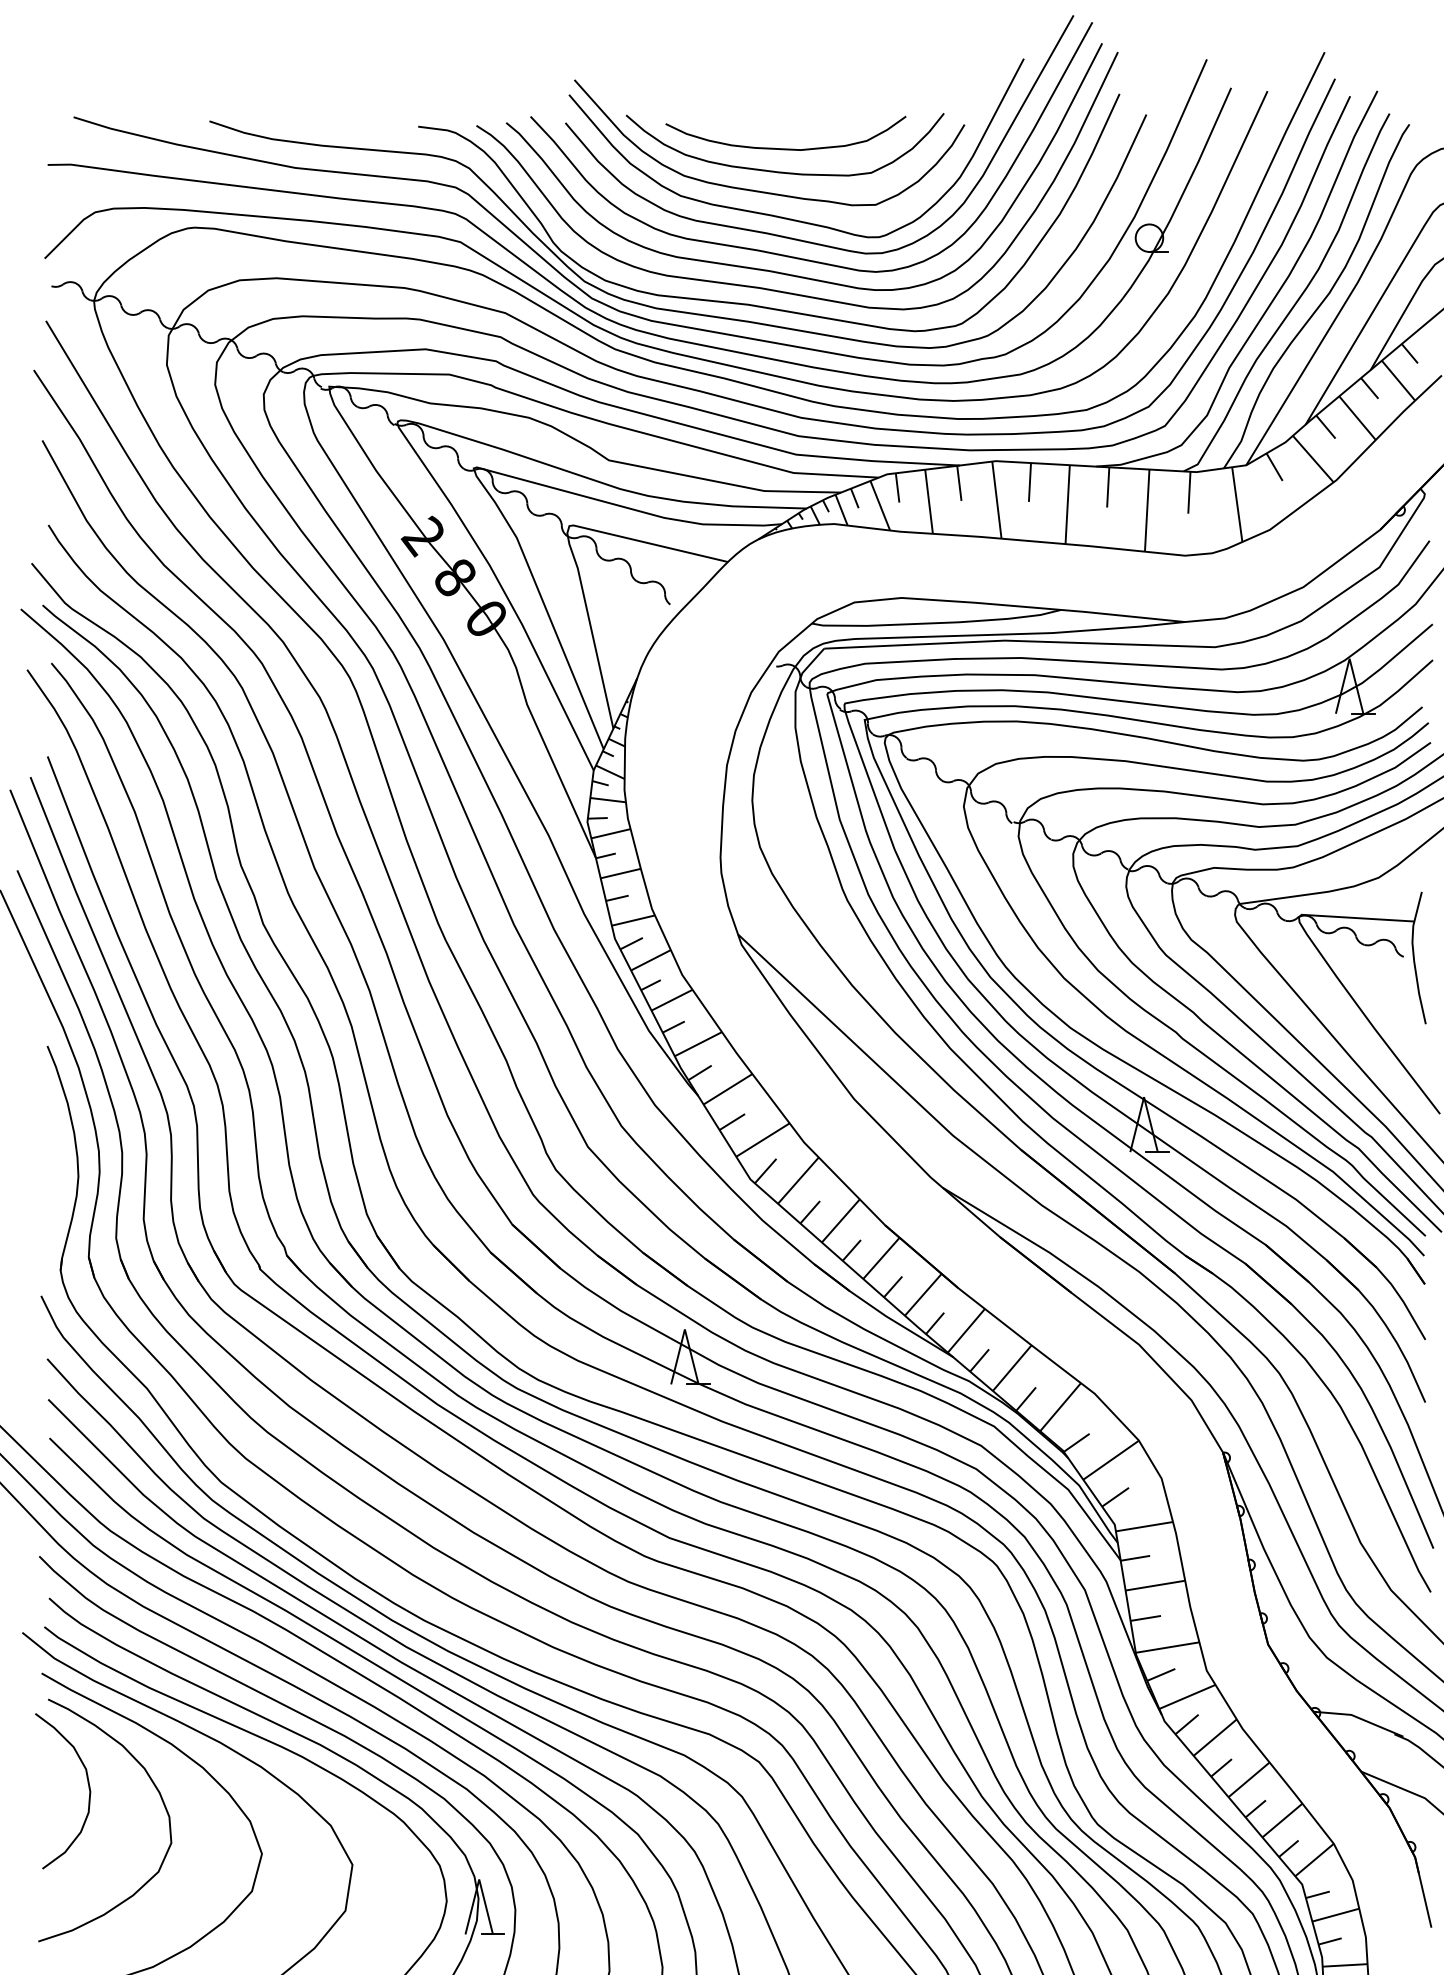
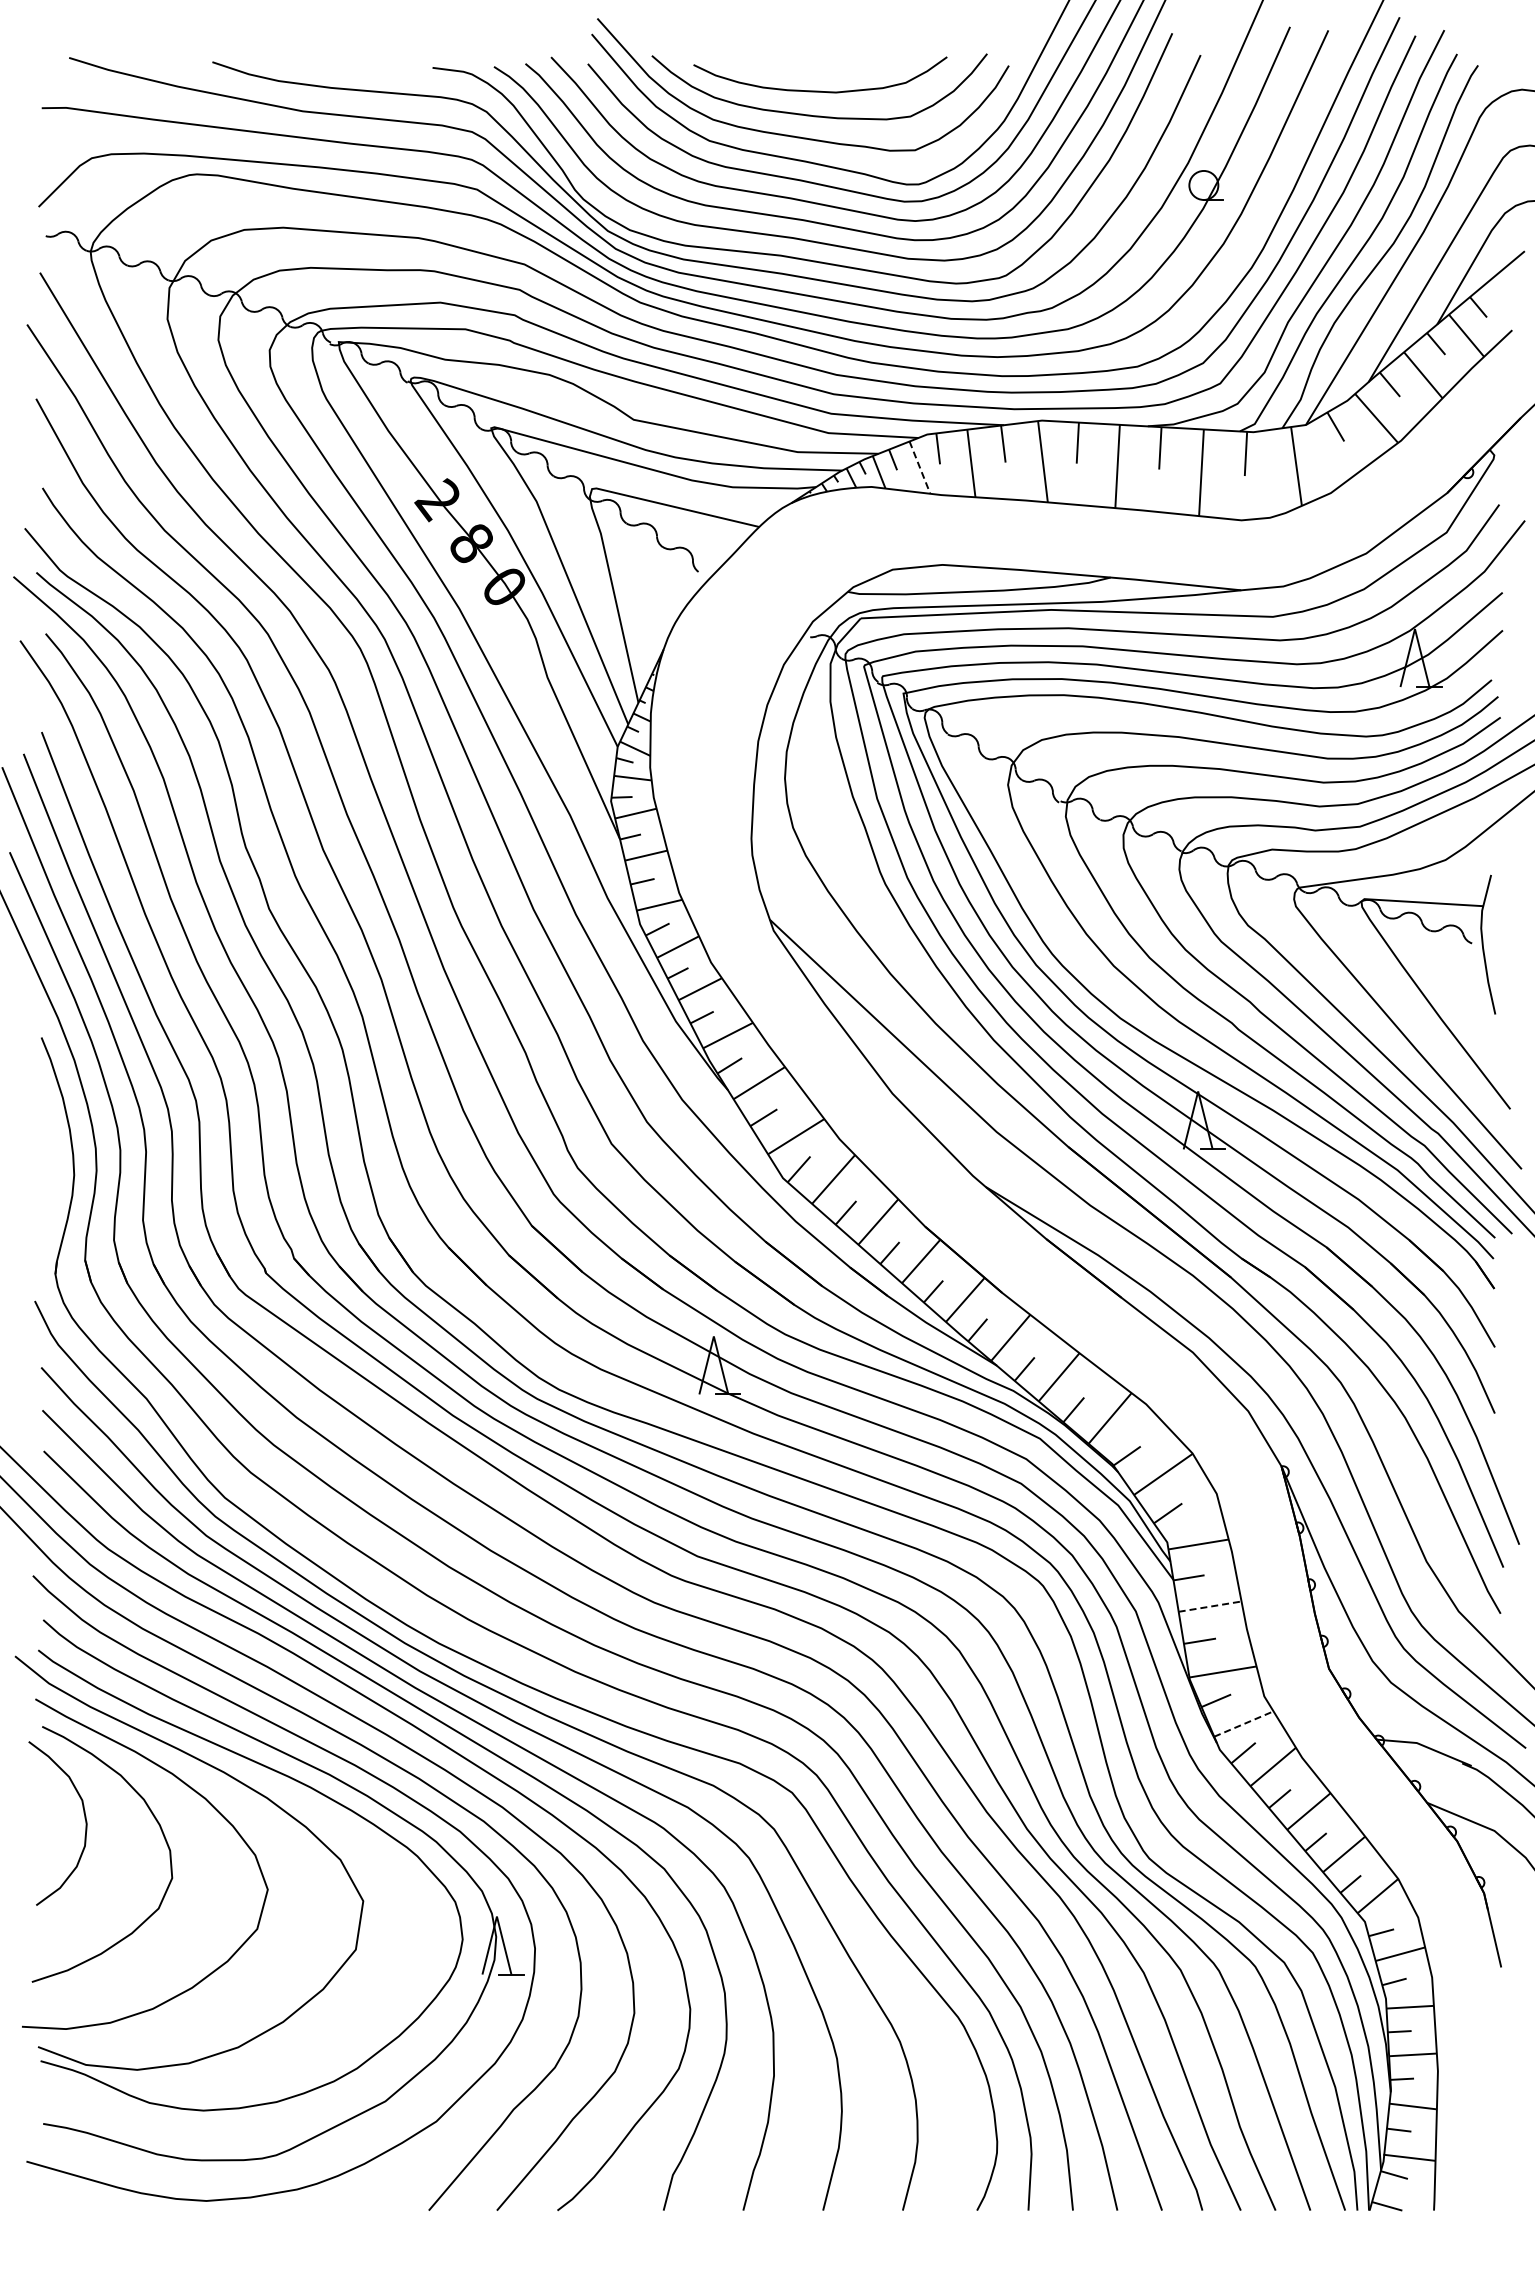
line: (880, 506) -> (920, 468), solid -> dashed
line: (1155, 1585) -> (1210, 1606), solid -> dashed
line: (1187, 1696) -> (1244, 1723), solid -> dashed

